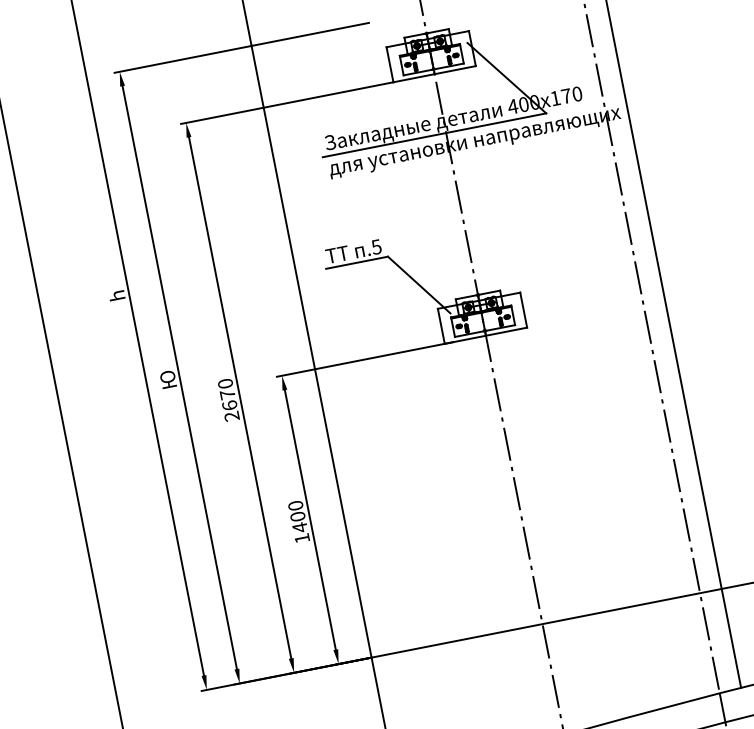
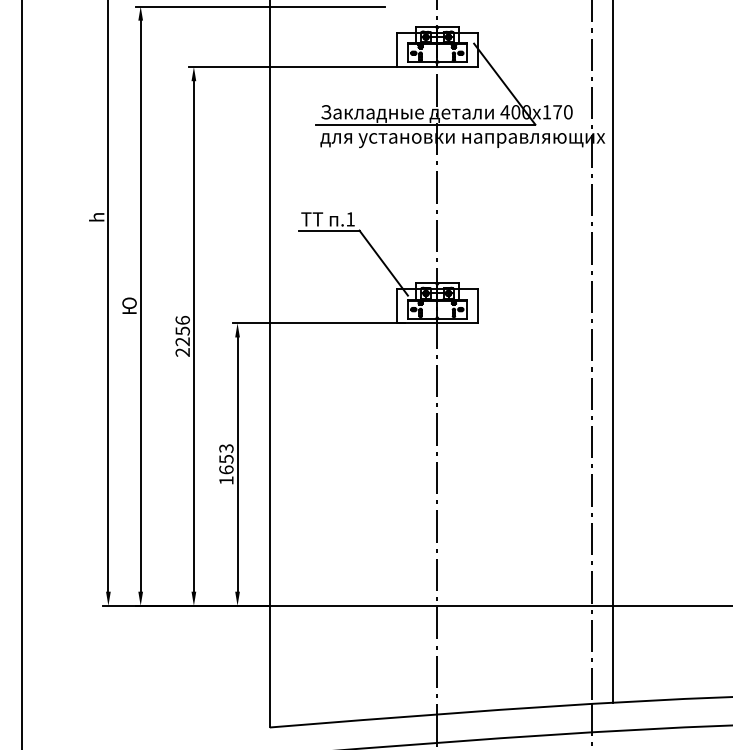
text: (376, 247) -> (350, 219), .5 -> .1
text: (227, 394) -> (182, 330), 2670 -> 2256
text: (298, 516) -> (226, 459), 1400 -> 1653

